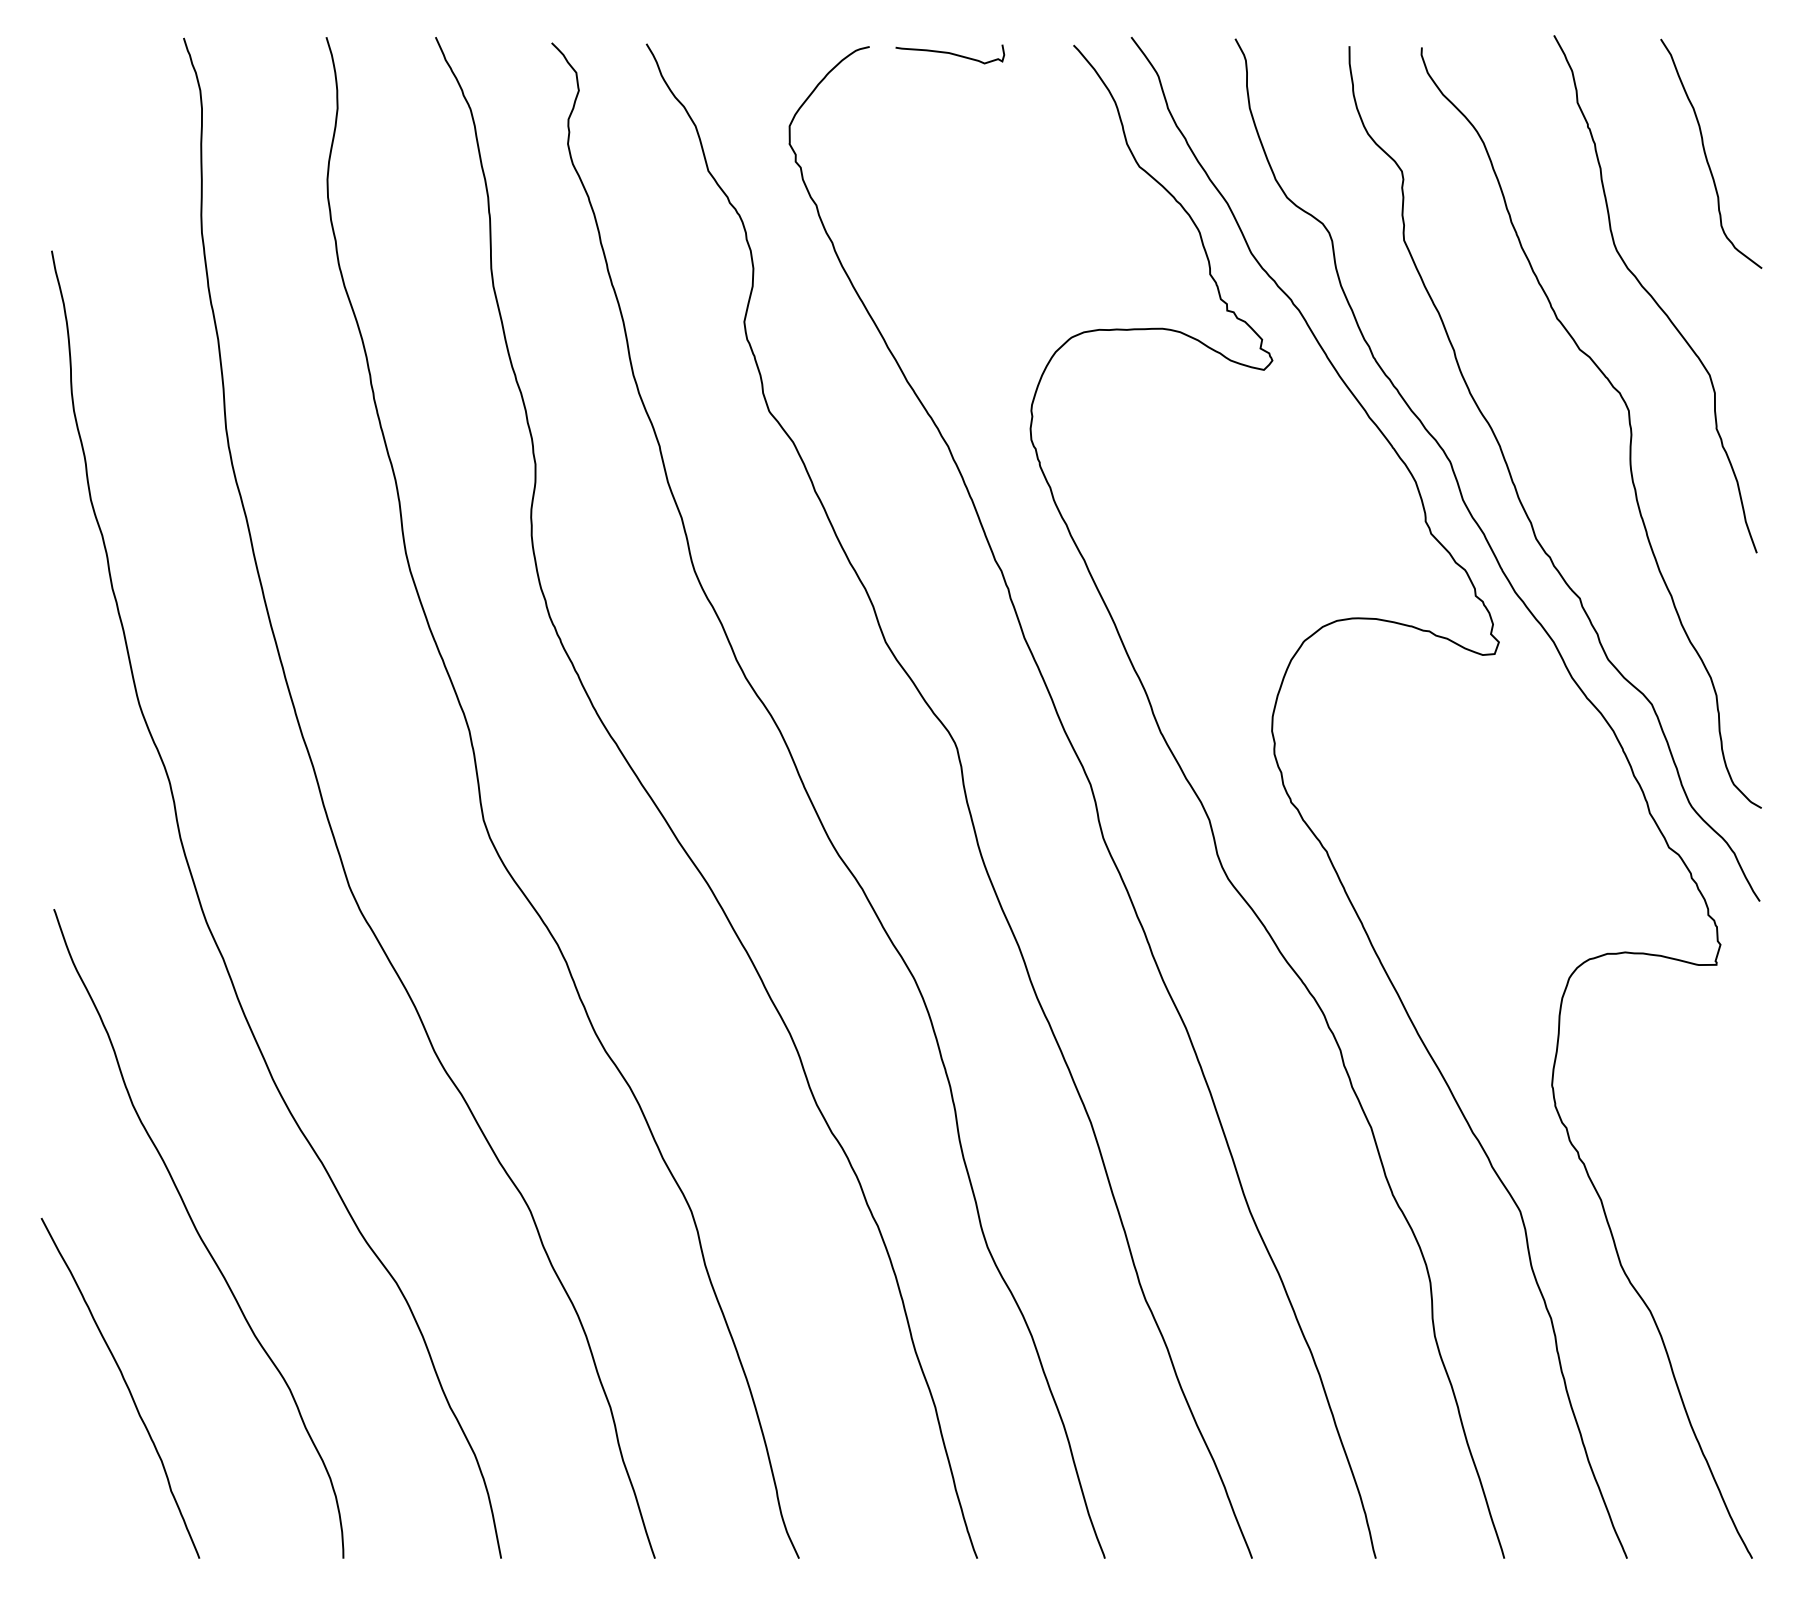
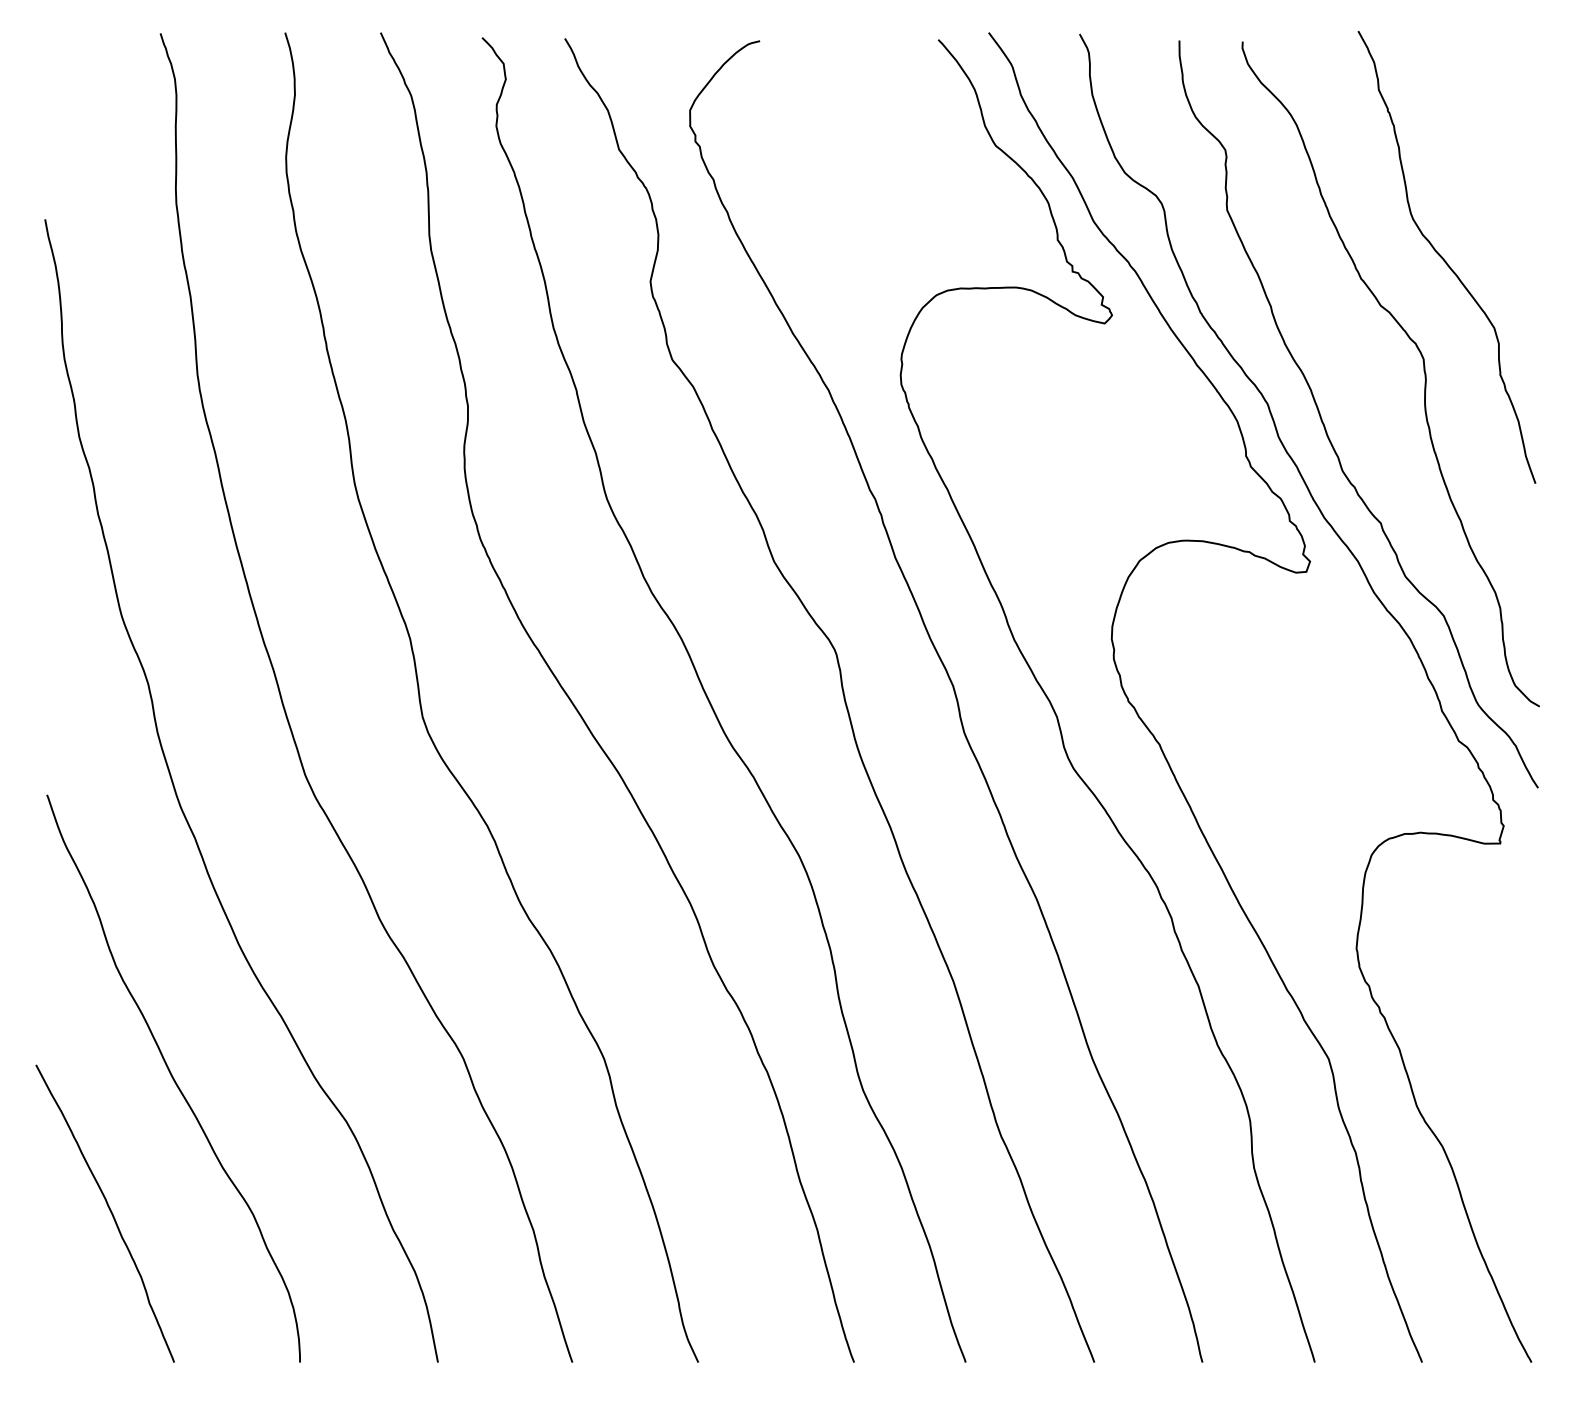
curve: (950, 54) -> (830, 47), removed
curve: (1706, 154) -> (1491, 135), removed

